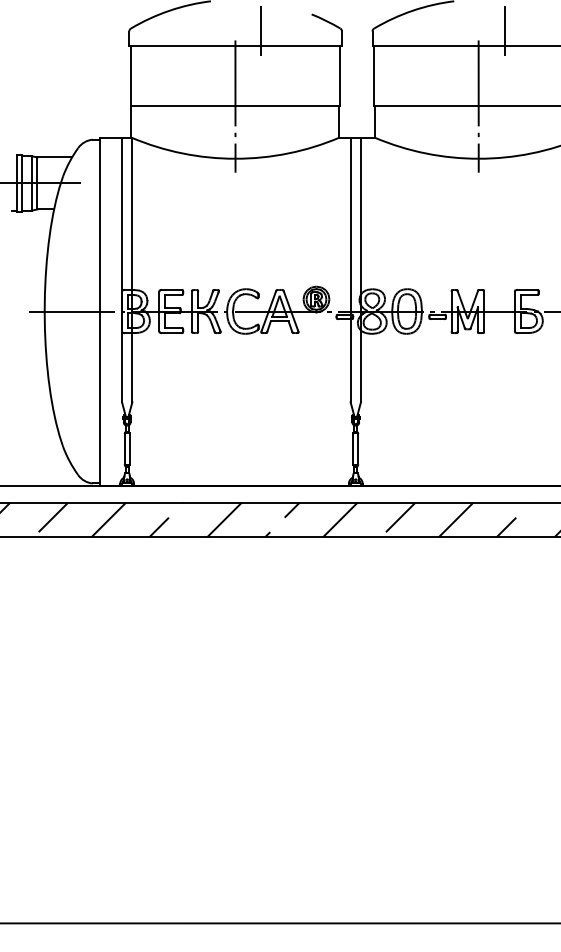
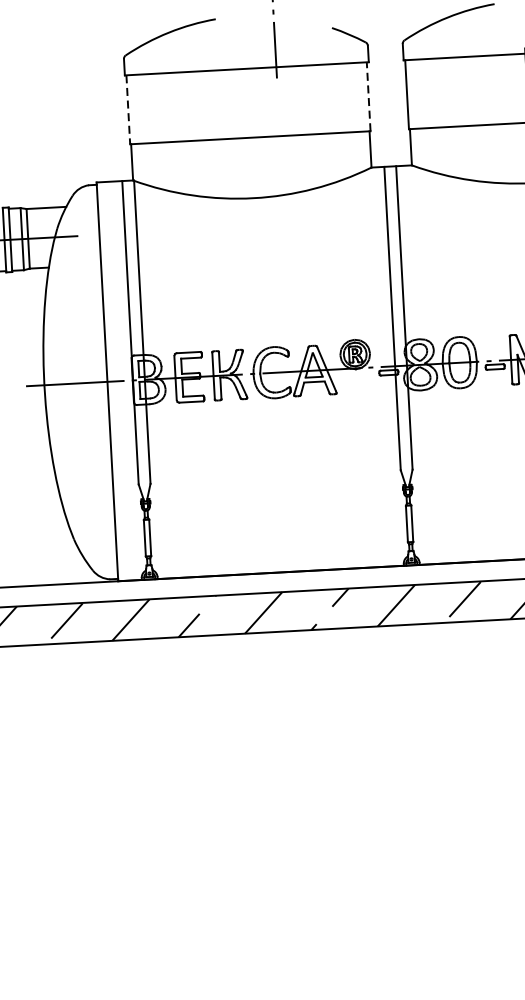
line: (340, 75) -> (368, 96), solid -> dashed
line: (130, 76) -> (128, 110), solid -> dashed
line: (235, 106) -> (250, 138), removed

